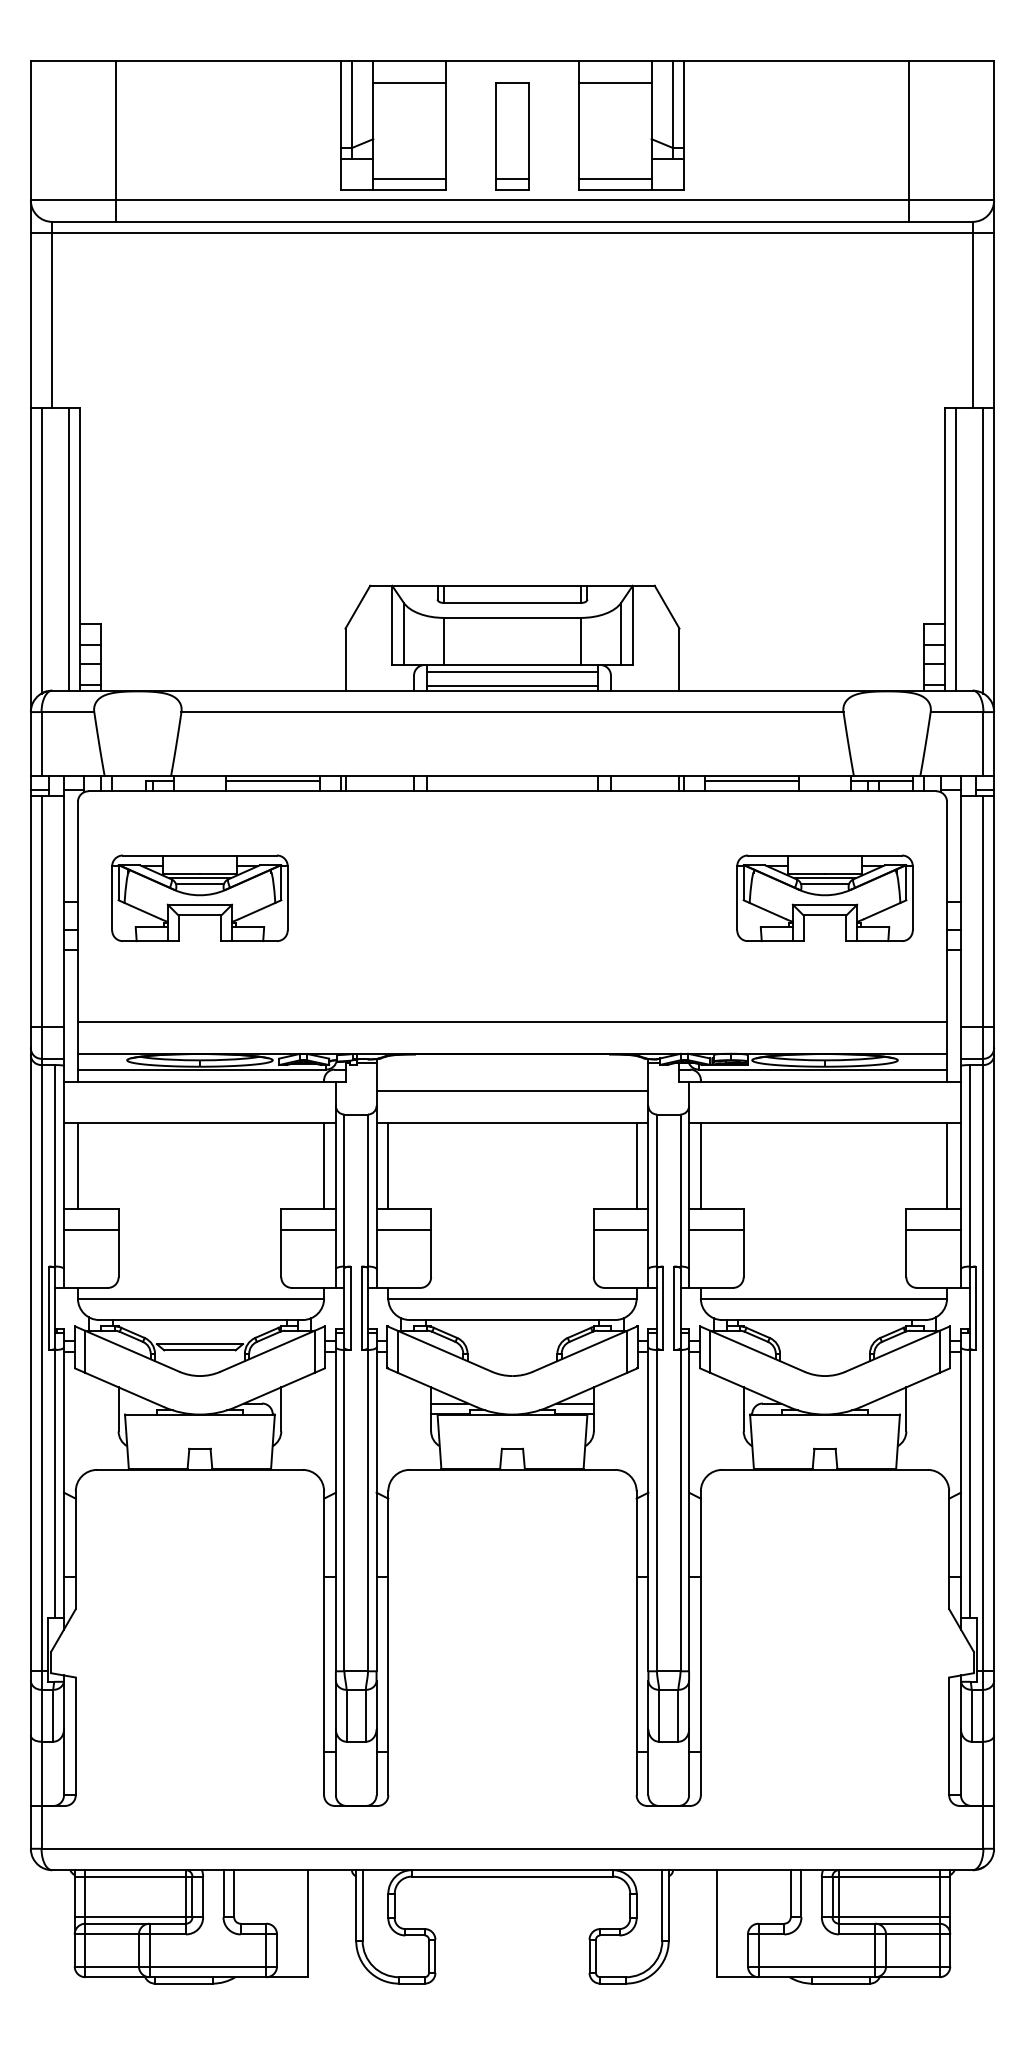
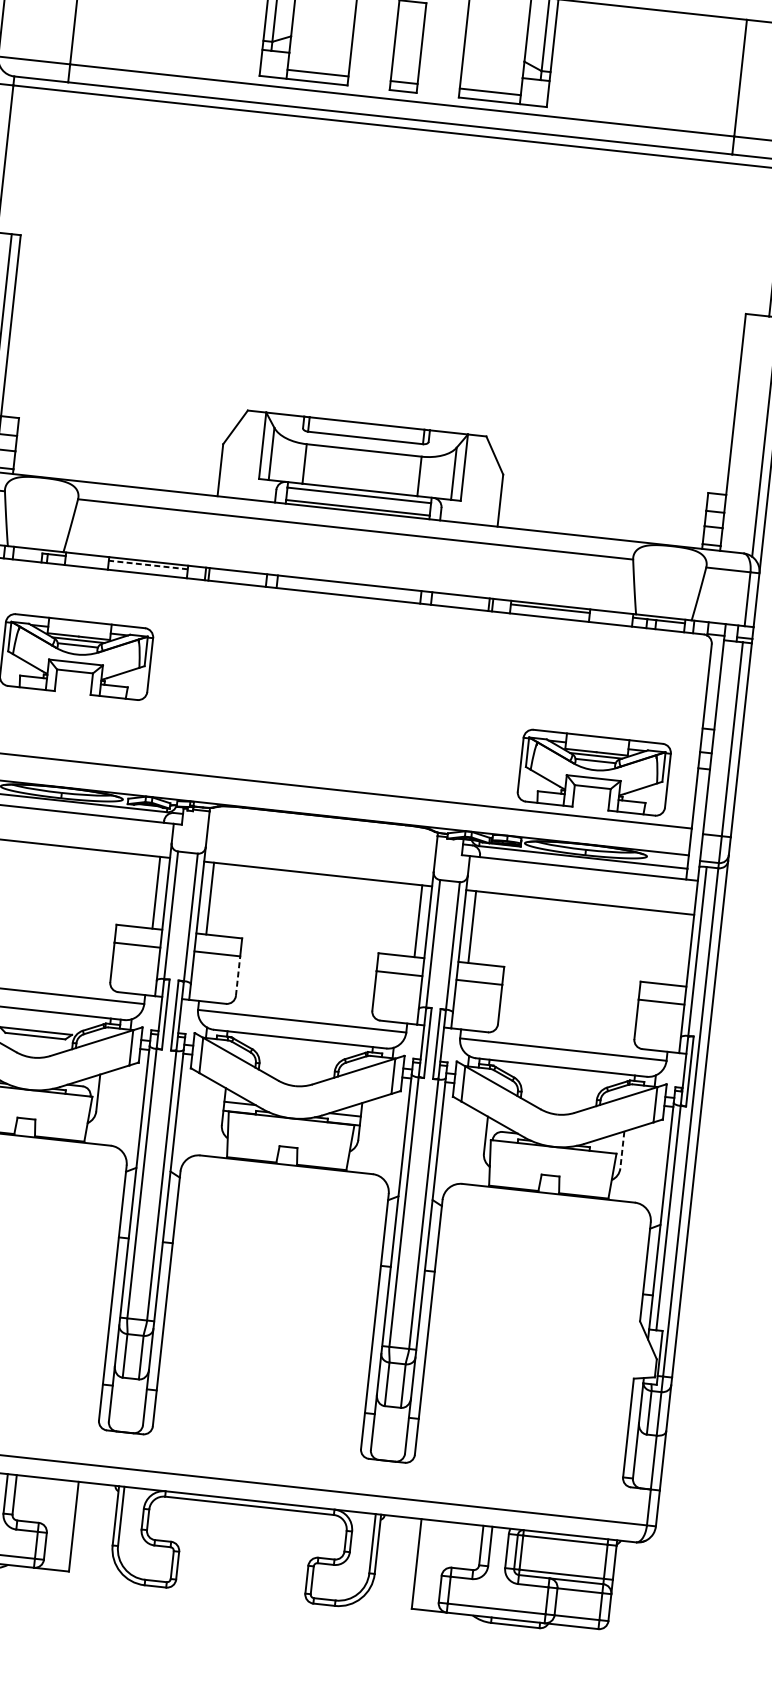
line: (614, 82) -> (498, 10), removed
line: (955, 549) -> (741, 433), removed
line: (272, 780) -> (148, 564), solid -> dashed
part: (824, 898) -> (593, 772), moved
line: (512, 1090) -> (321, 846), removed
line: (947, 1165) -> (679, 949), removed
line: (431, 1253) -> (238, 975), solid -> dashed
line: (906, 1409) -> (622, 1150), solid -> dashed

